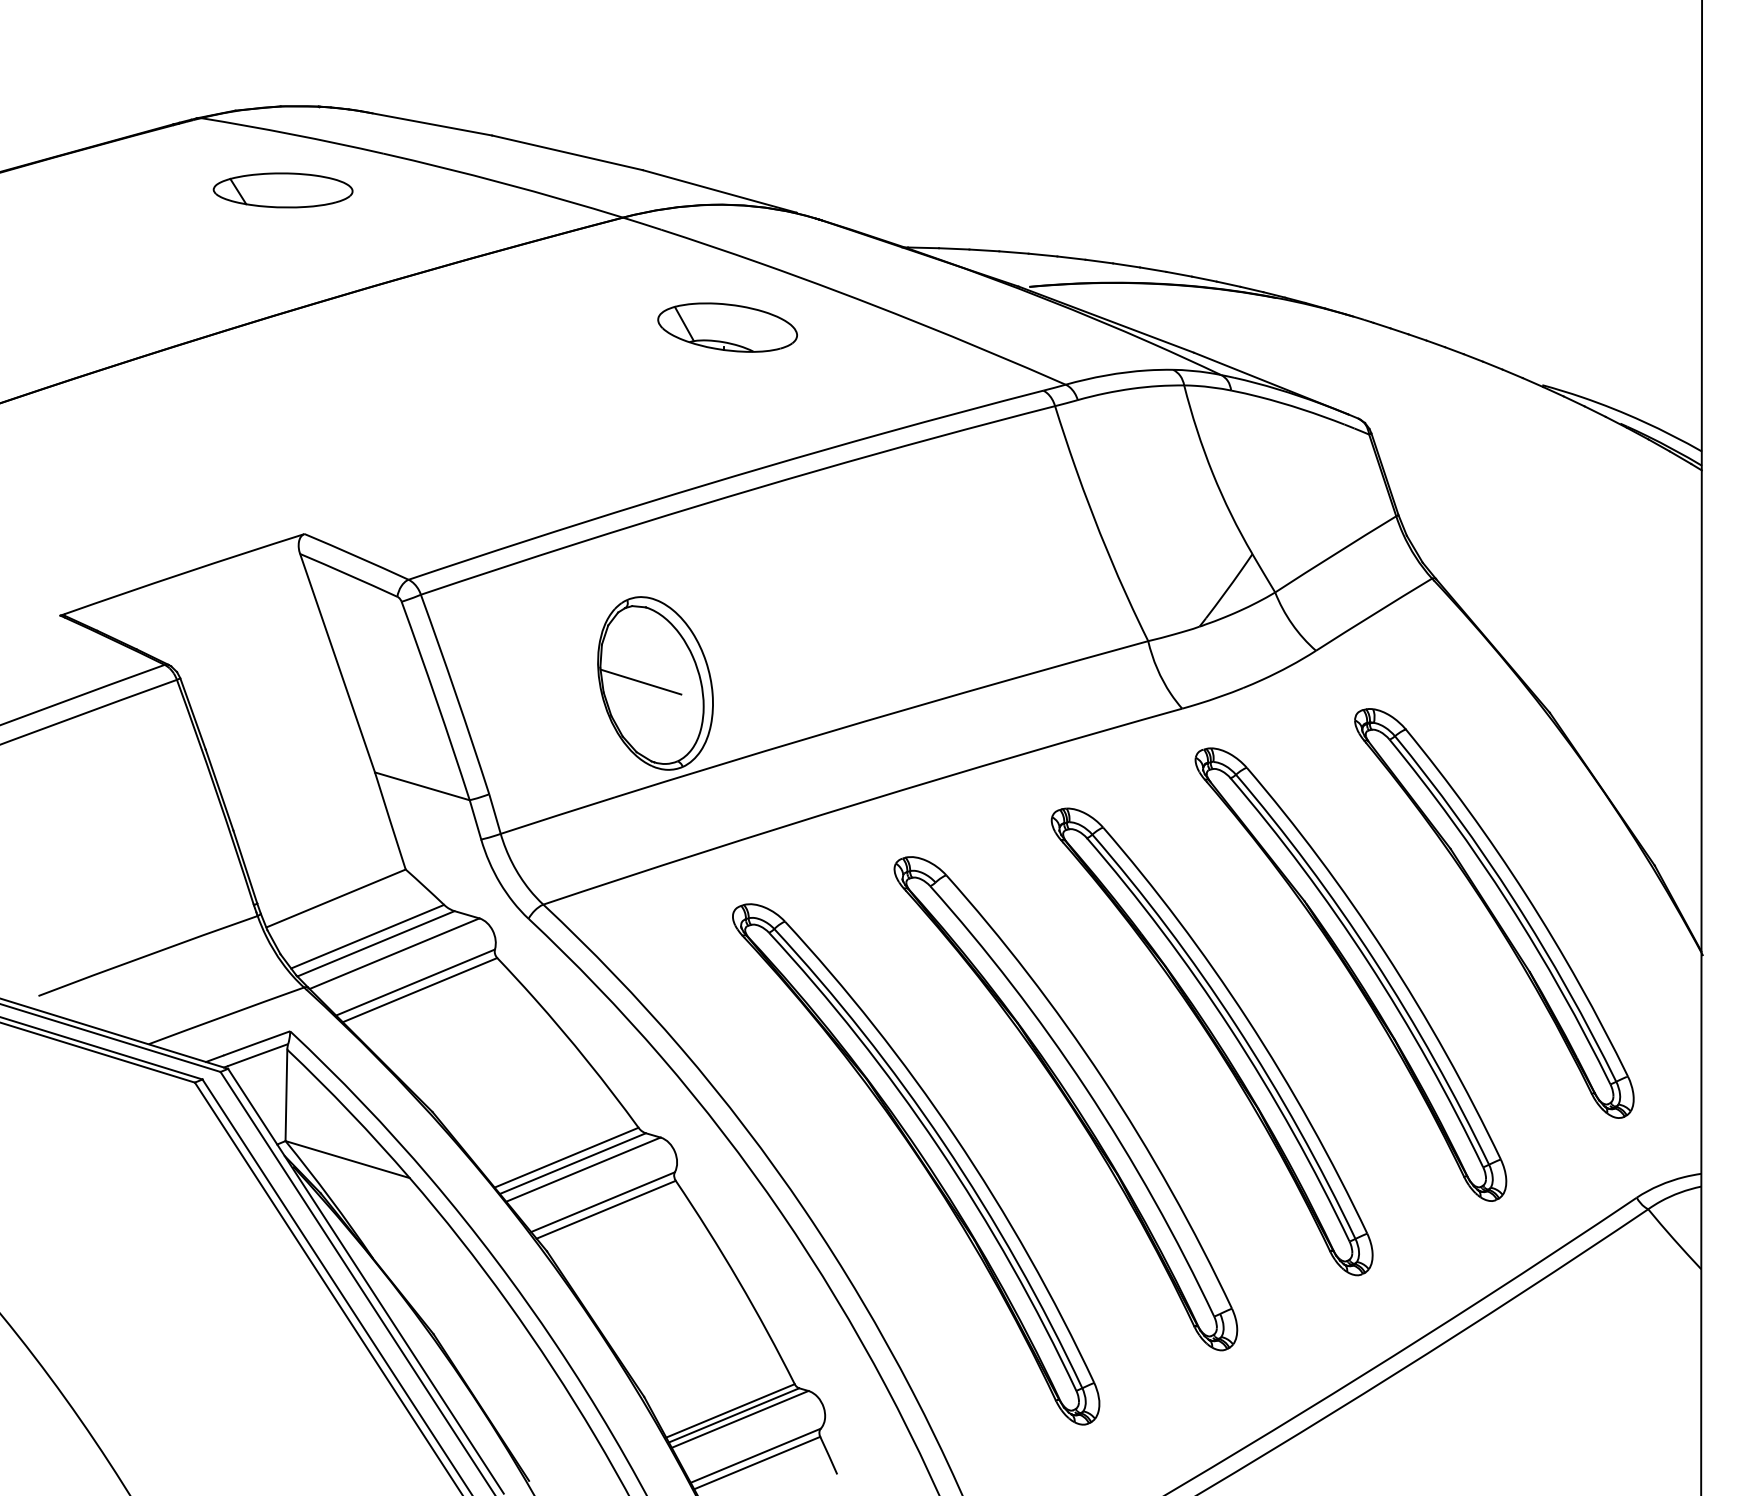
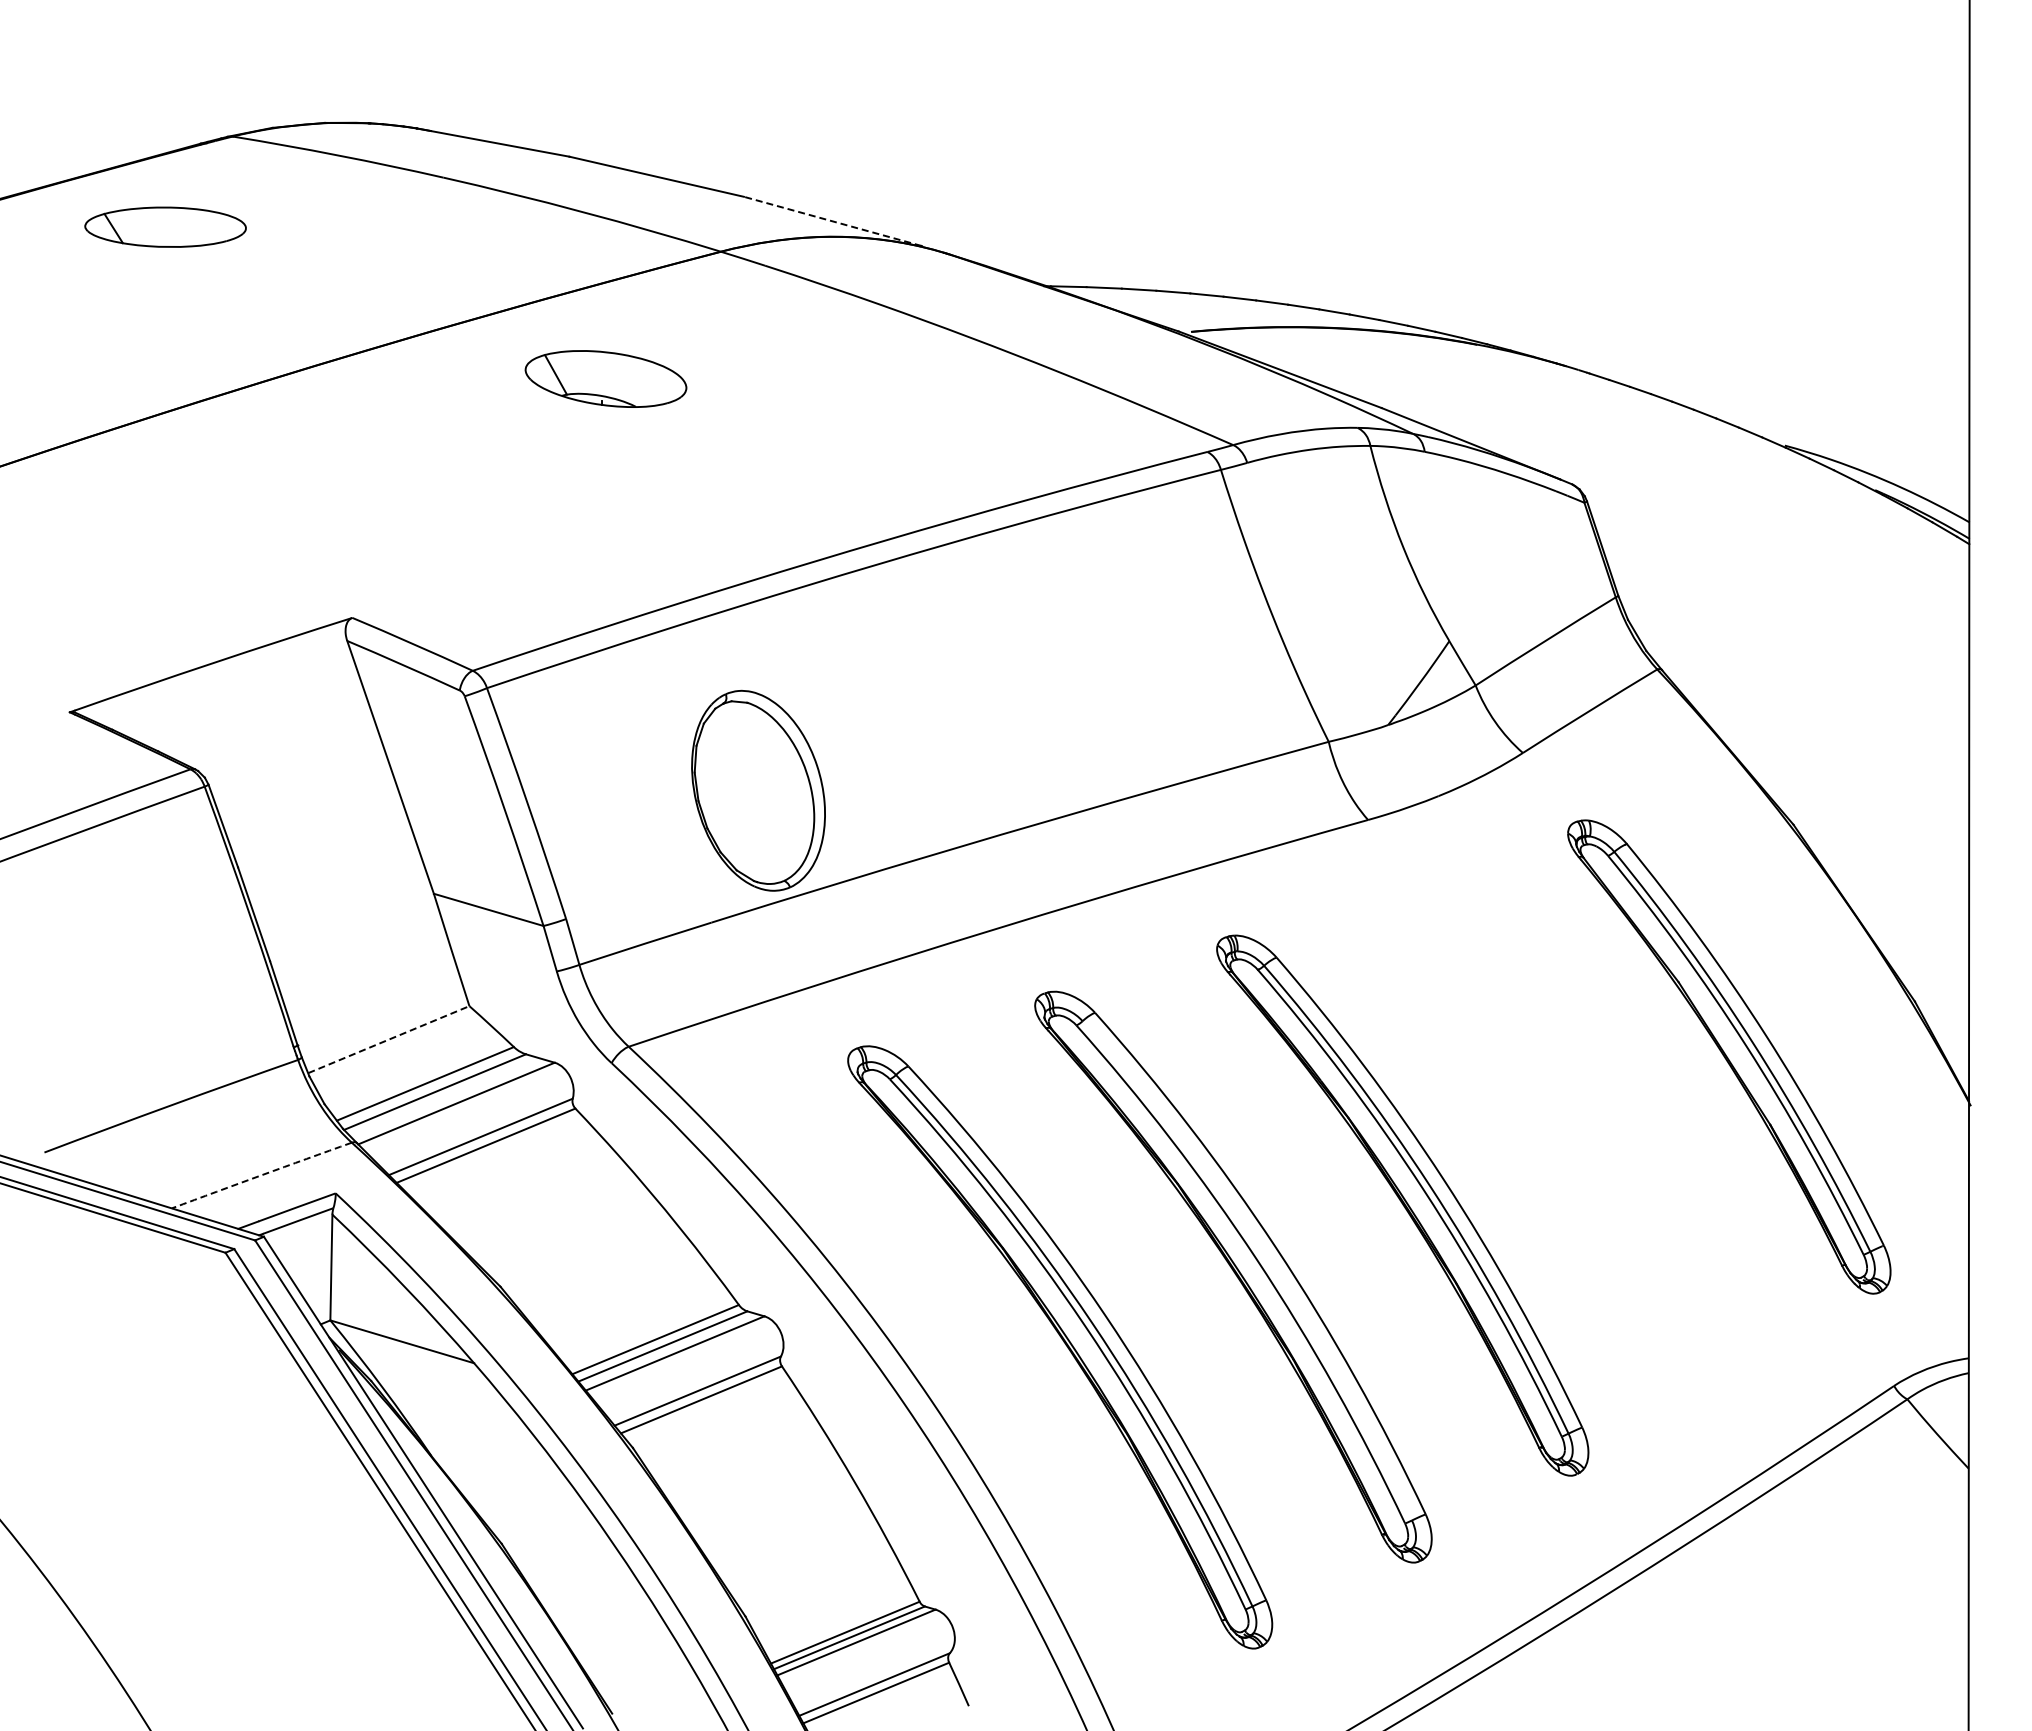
part: (283, 189) -> (165, 226), moved
line: (719, 191) -> (832, 221), solid -> dashed
part: (727, 327) -> (605, 378), moved
line: (640, 681) -> (741, 788), removed
line: (336, 898) -> (389, 1039), solid -> dashed
part: (1350, 974) -> (1562, 1127), removed
arc: (226, 1015) -> (261, 1175), solid -> dashed

